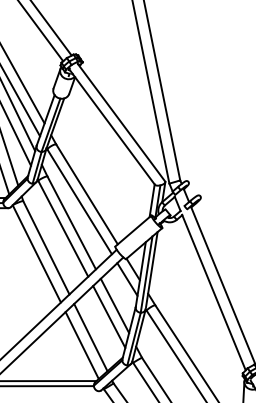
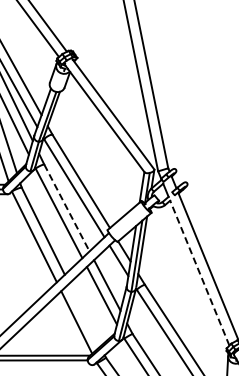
line: (71, 223) -> (66, 208), solid -> dashed
line: (213, 291) -> (199, 272), solid -> dashed
line: (90, 336) -> (84, 314), removed

